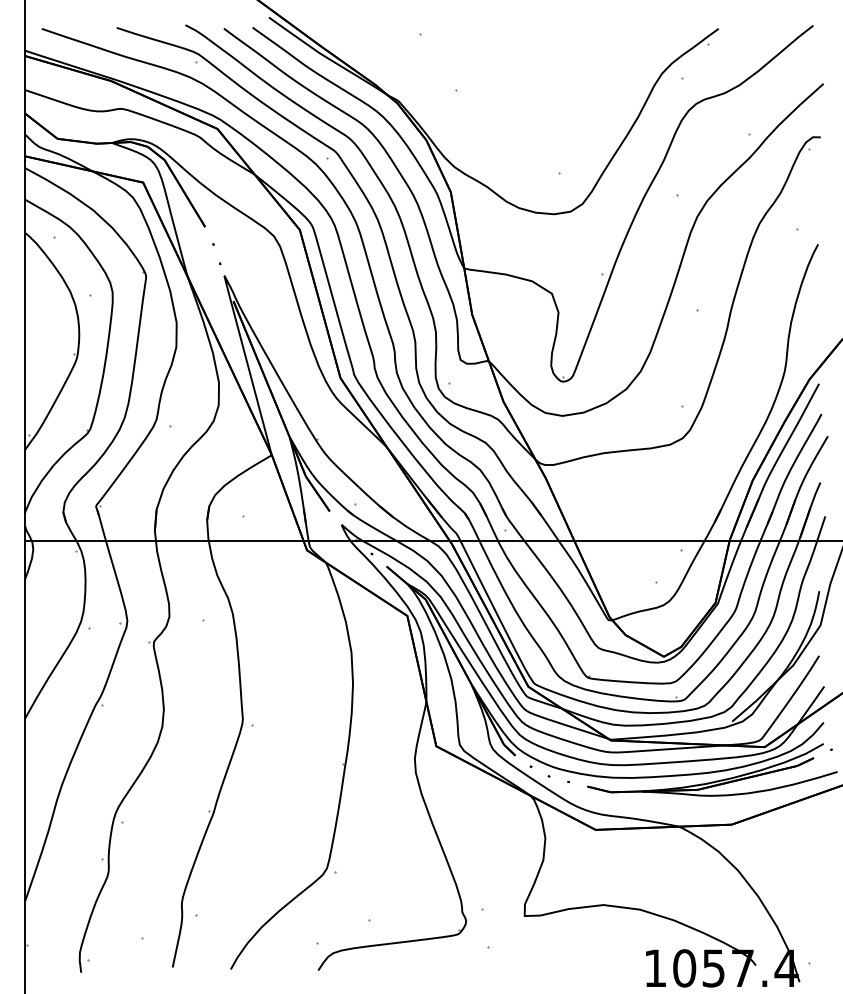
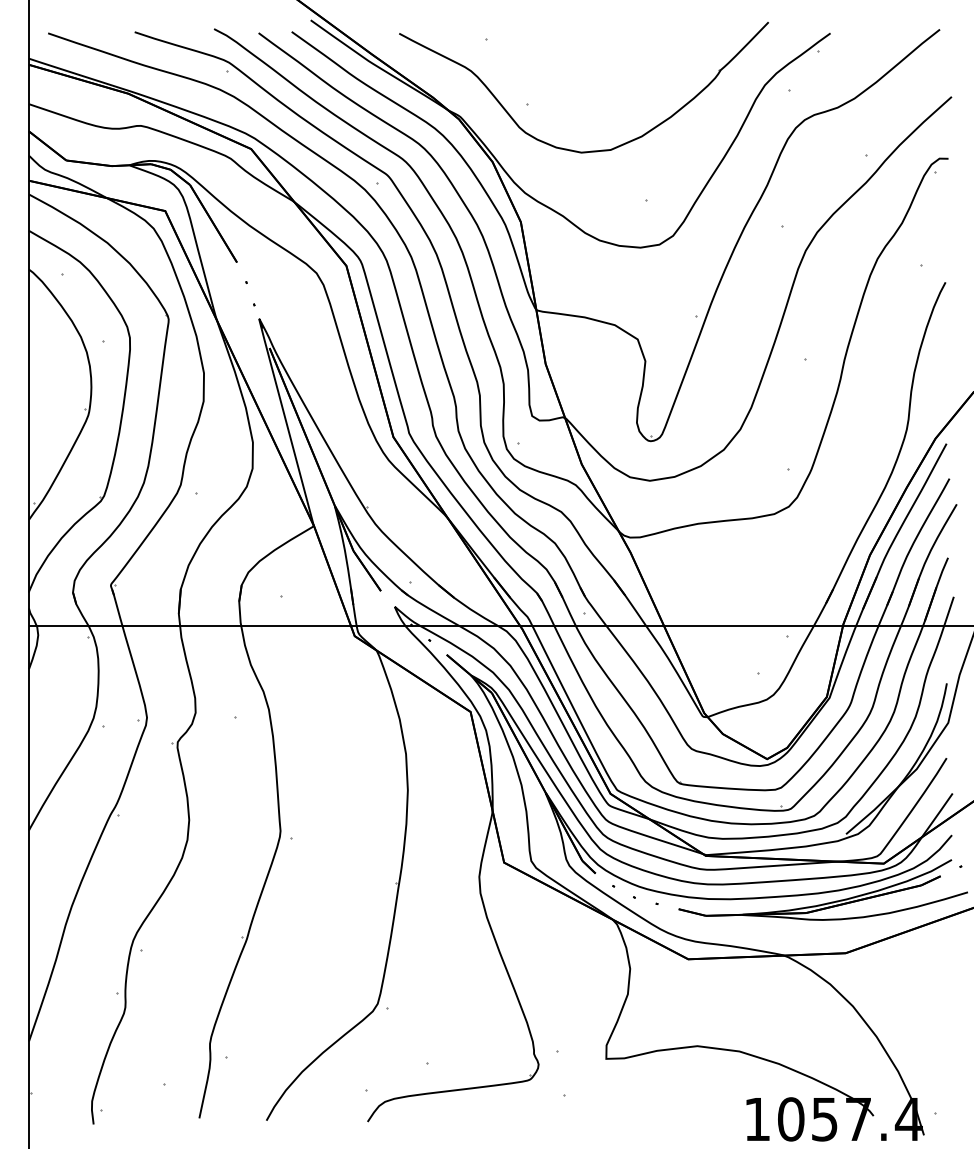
part: (495, 129) -> (572, 149), added

